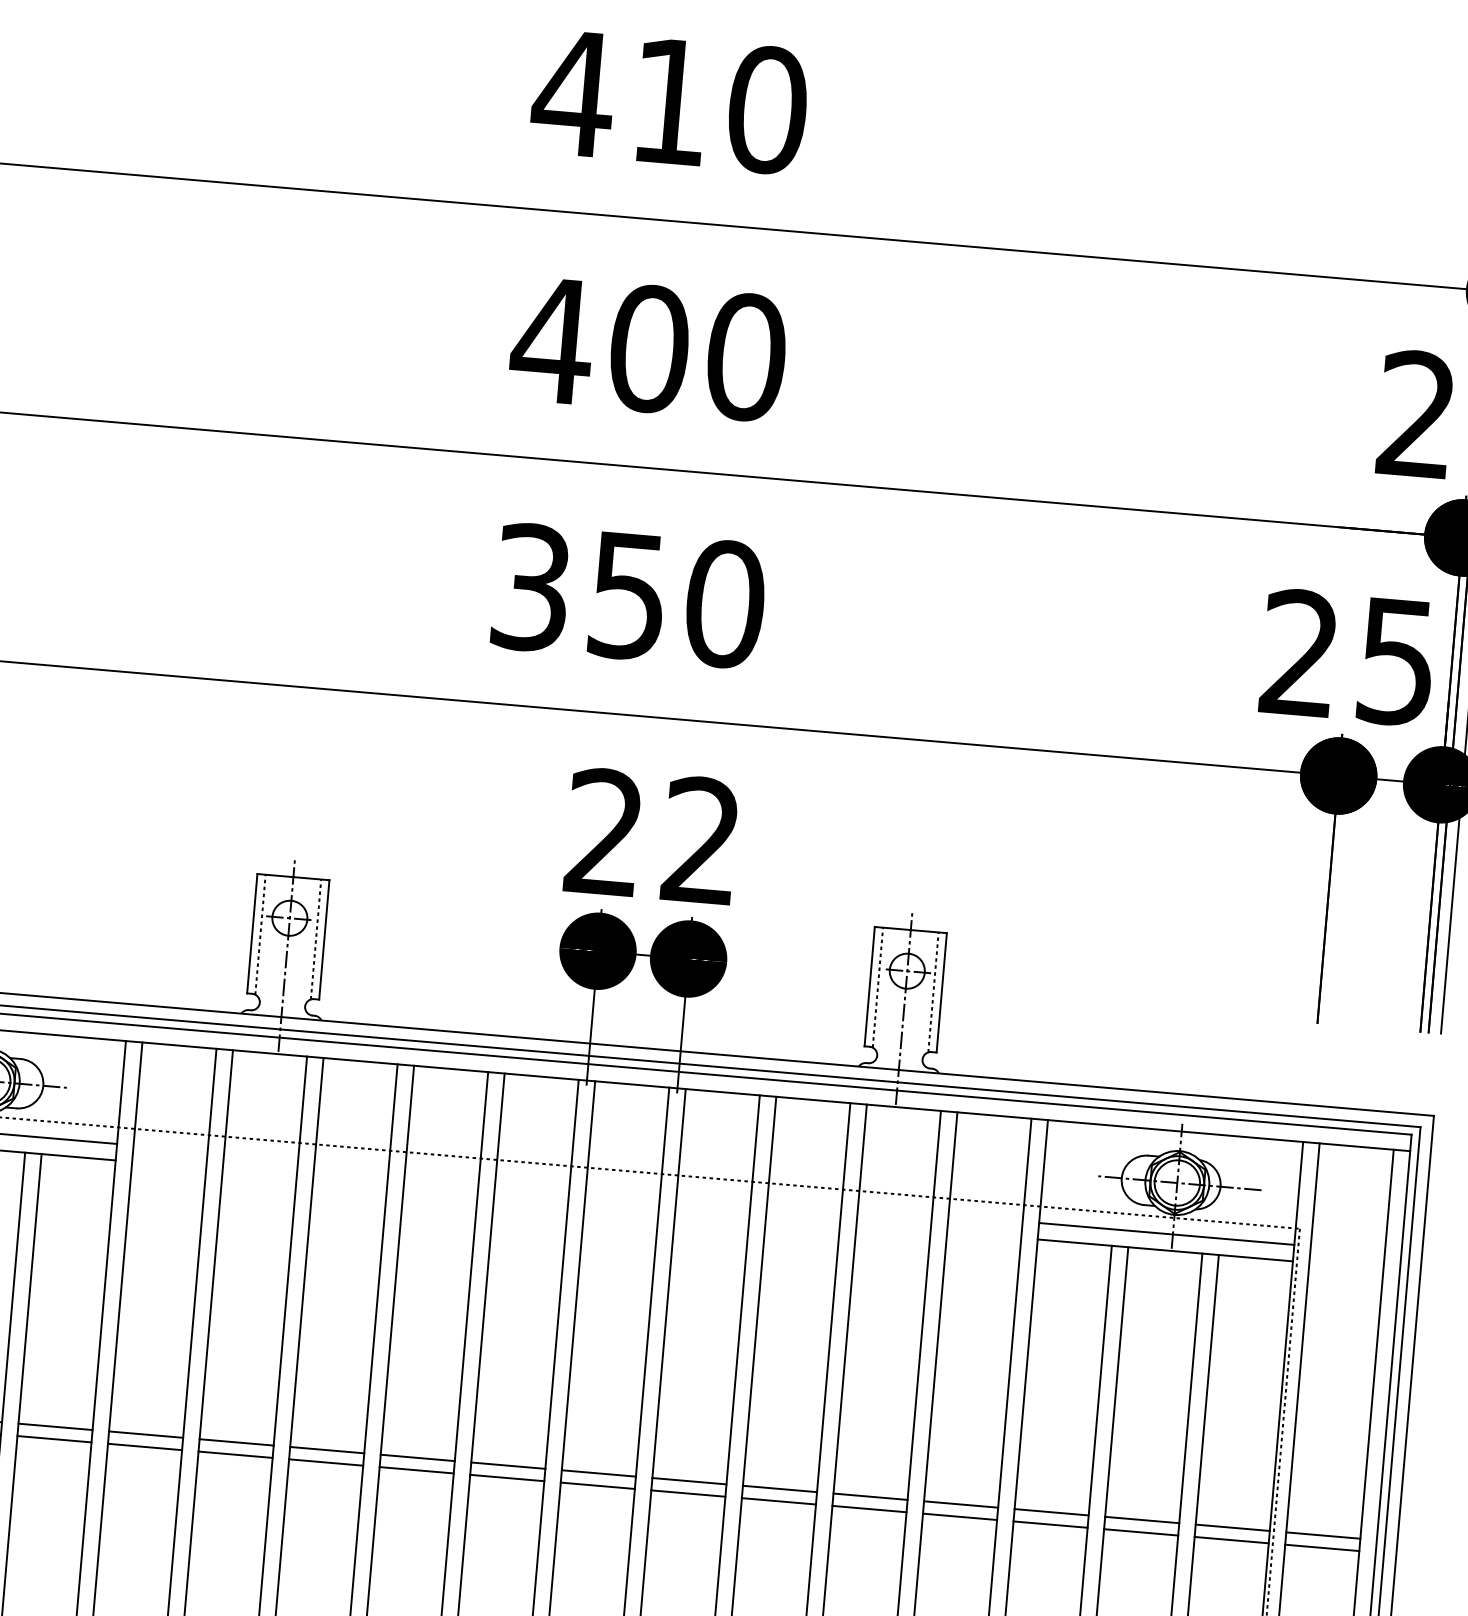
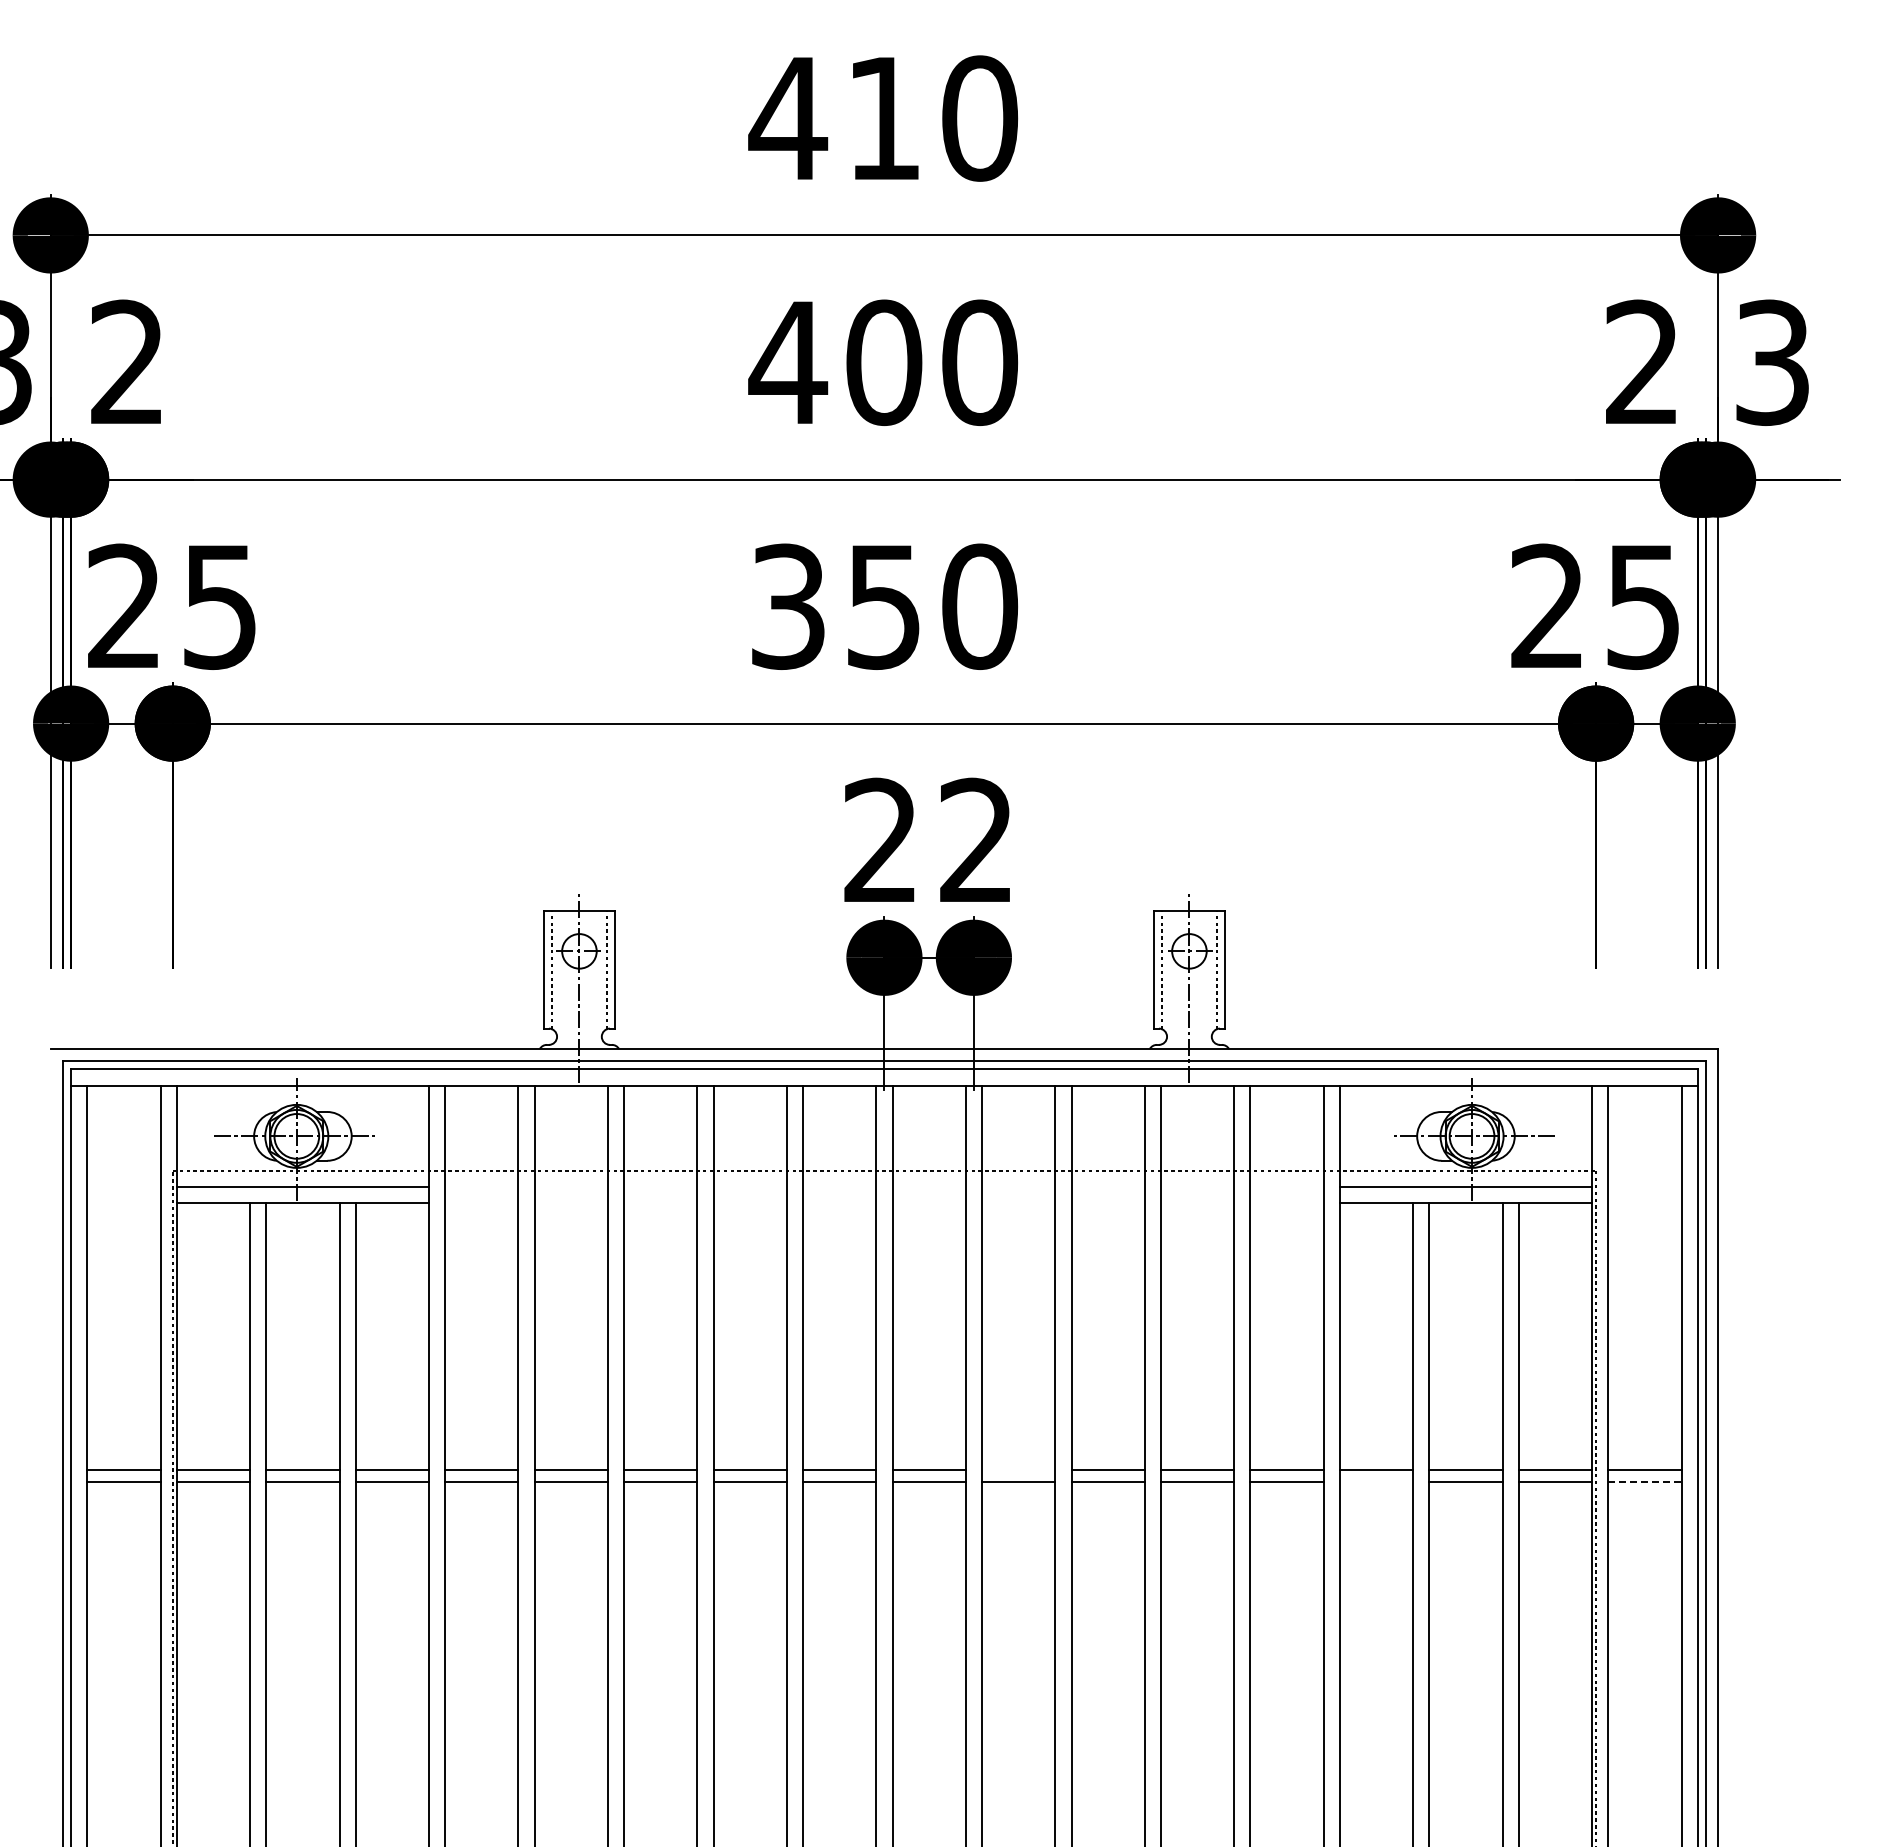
line: (689, 1480) -> (1018, 1469), removed
line: (1050, 1525) -> (1376, 1482), removed
line: (1321, 1548) -> (1644, 1482), solid -> dashed

